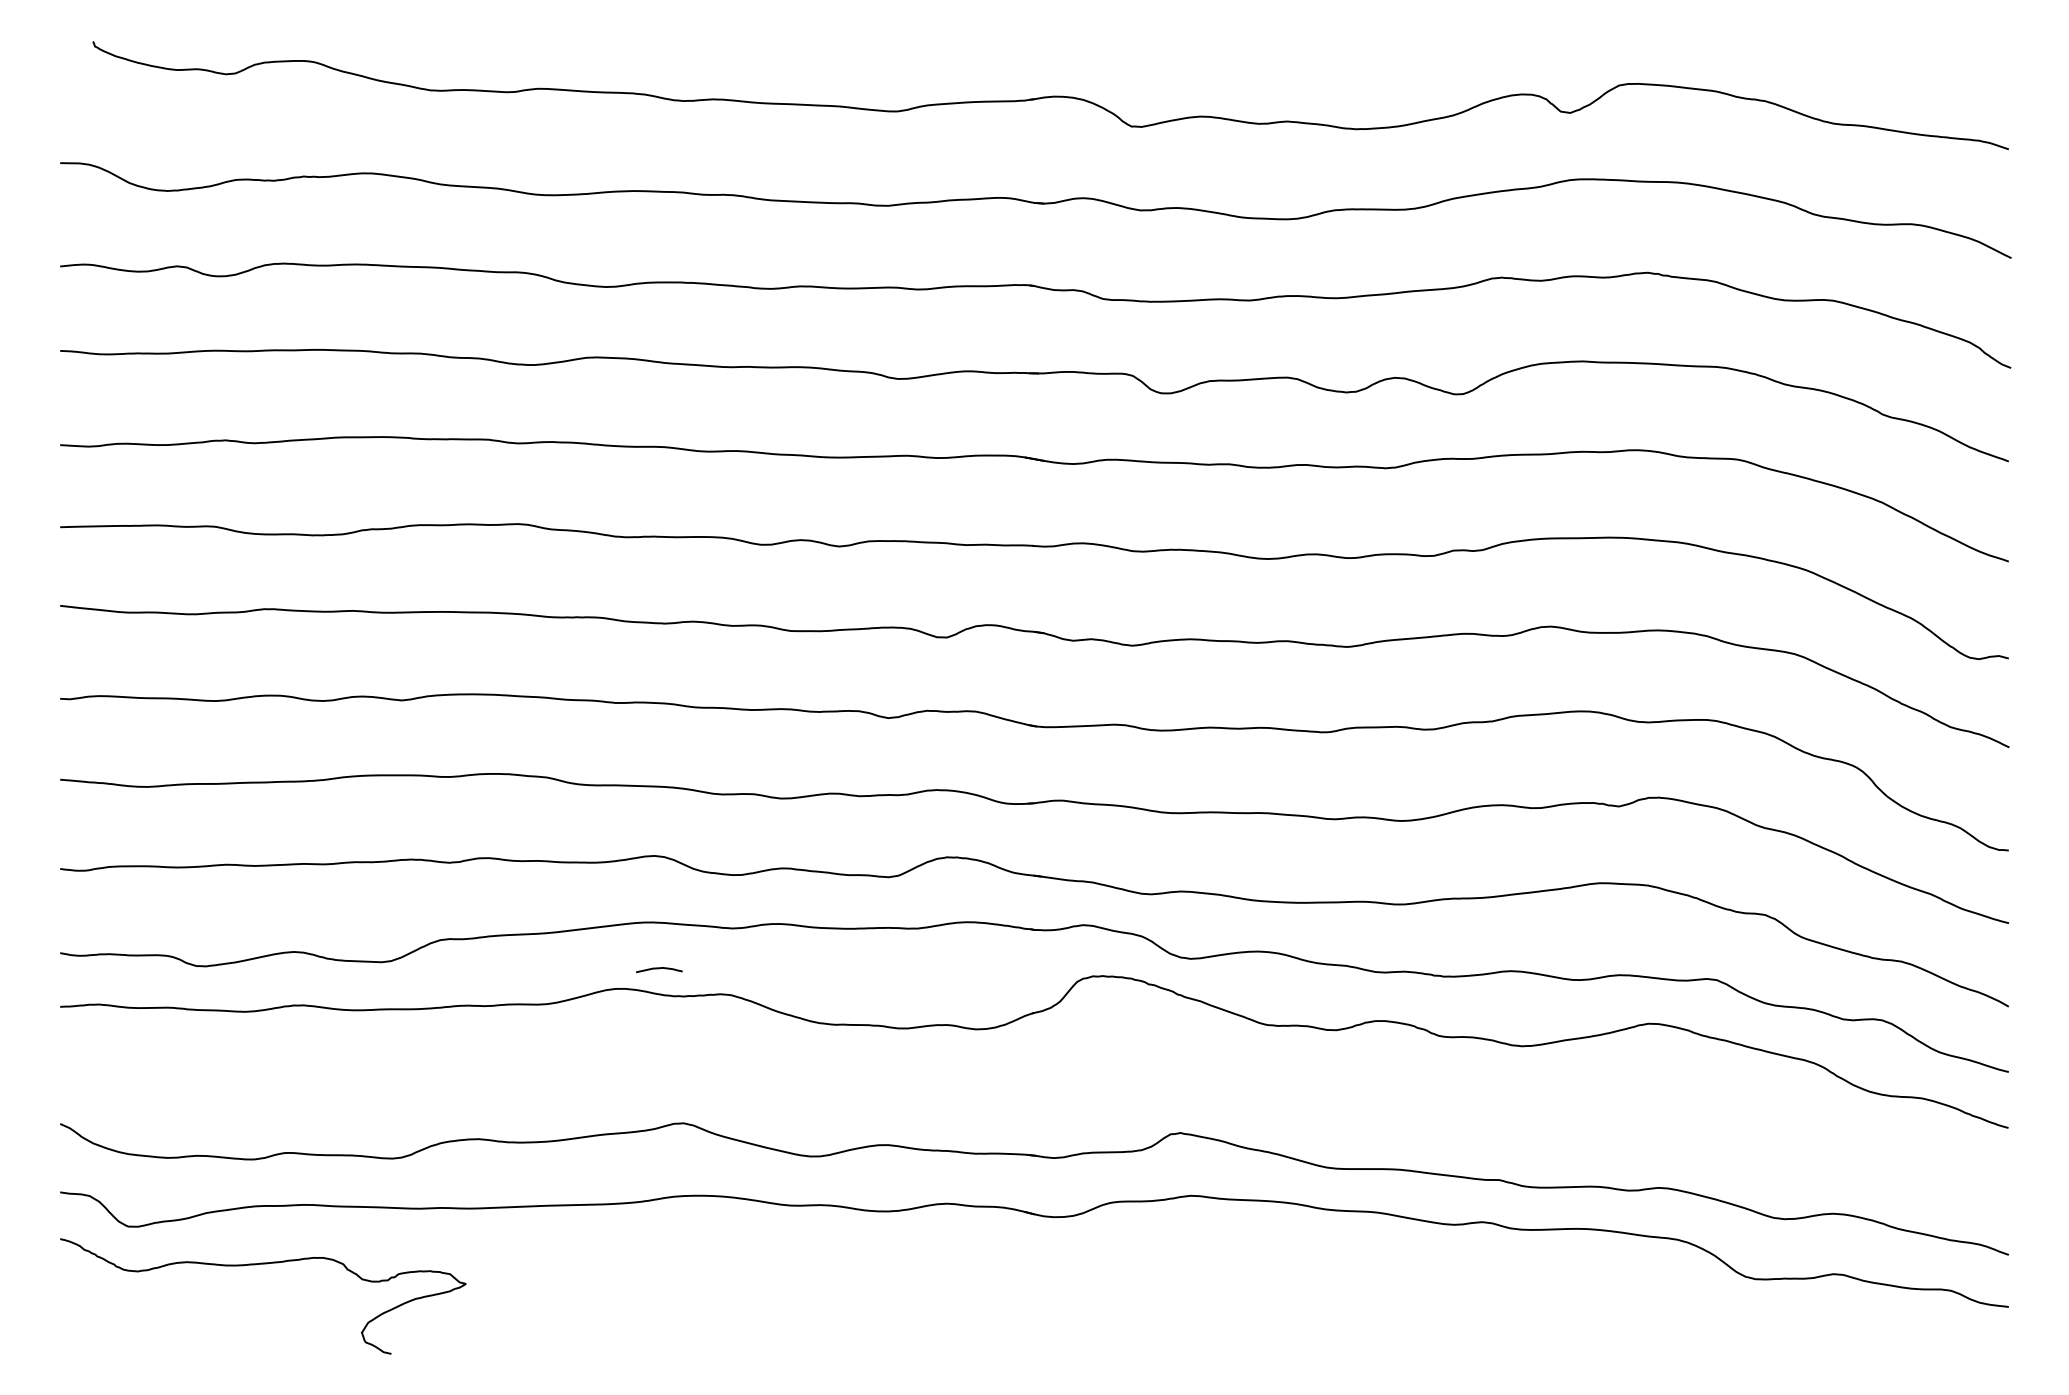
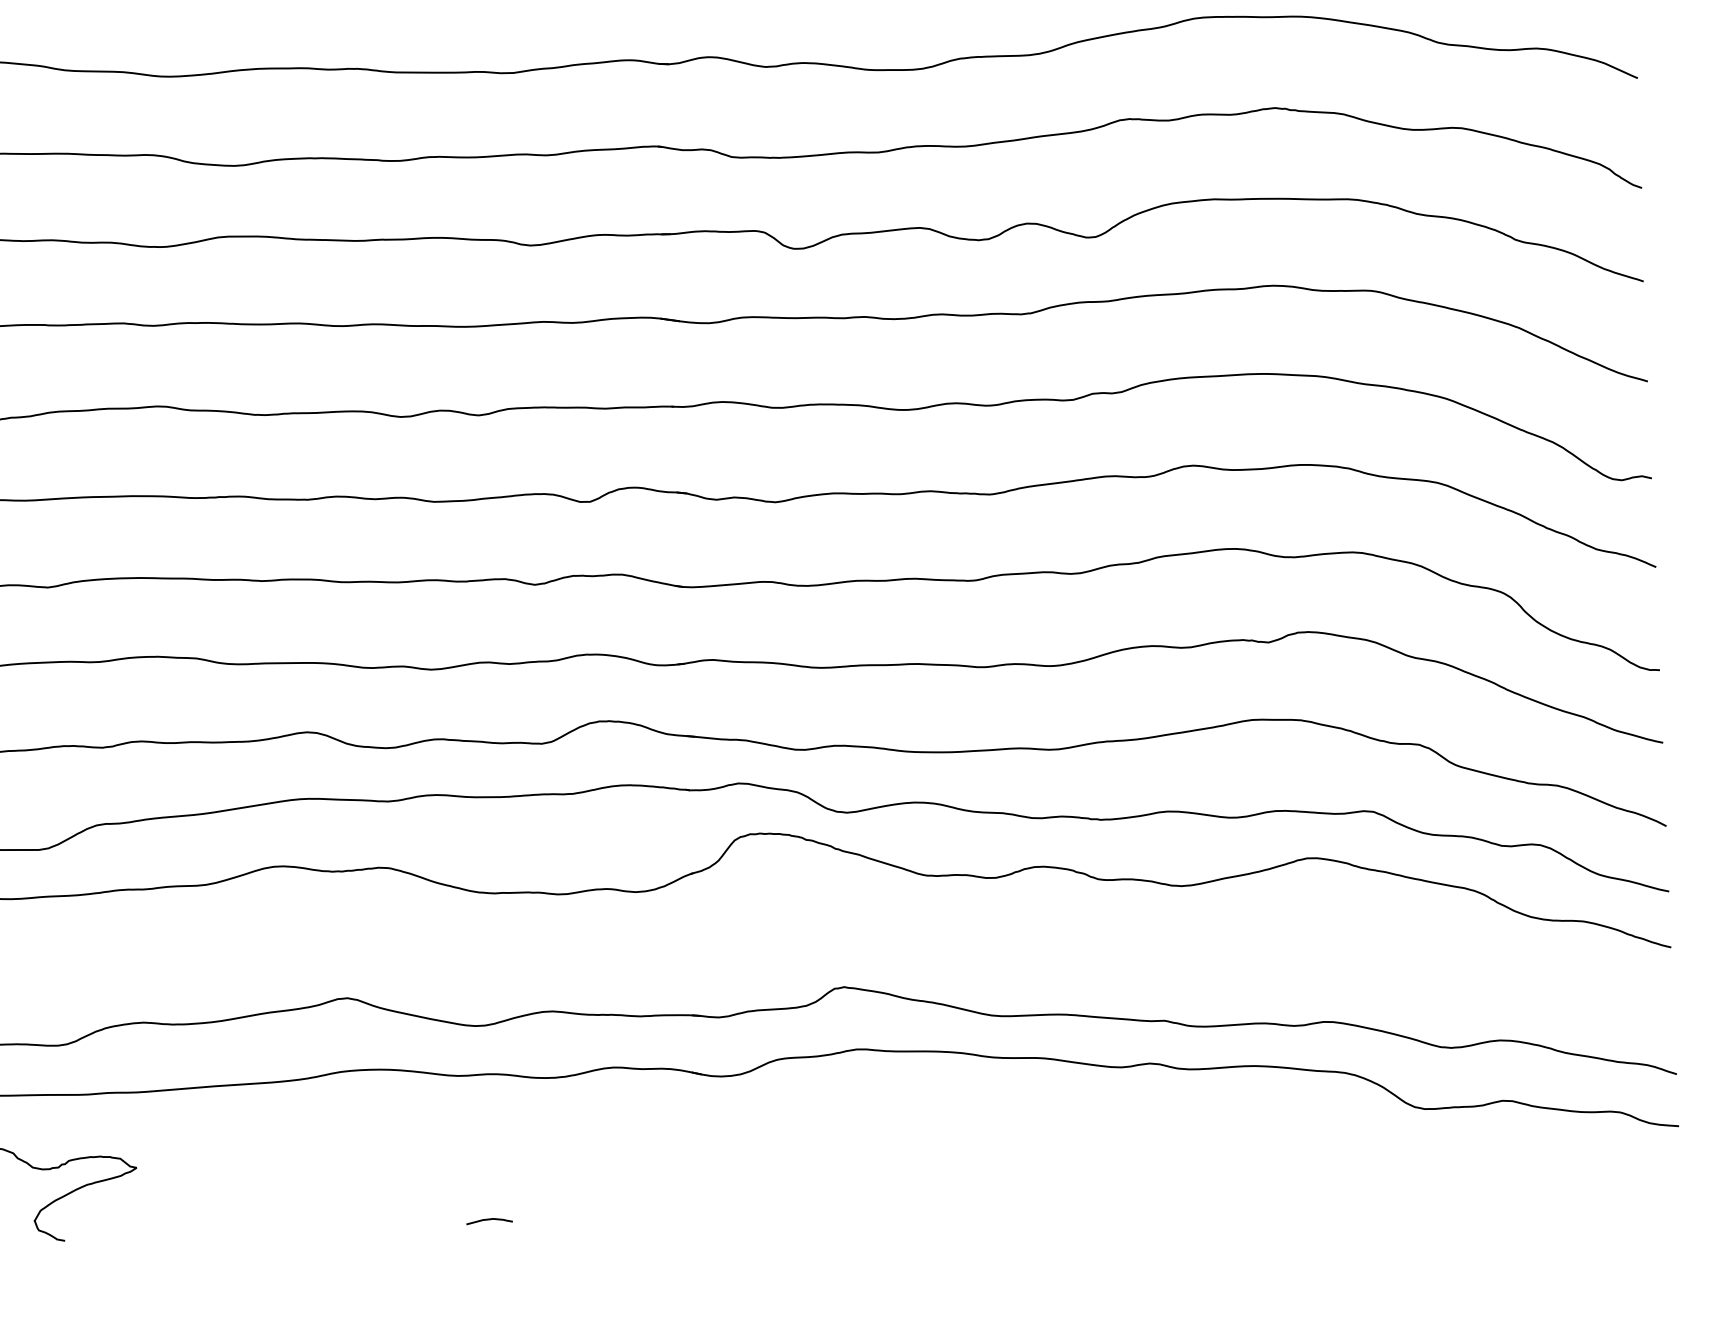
curve: (659, 969) -> (489, 1220), moved

